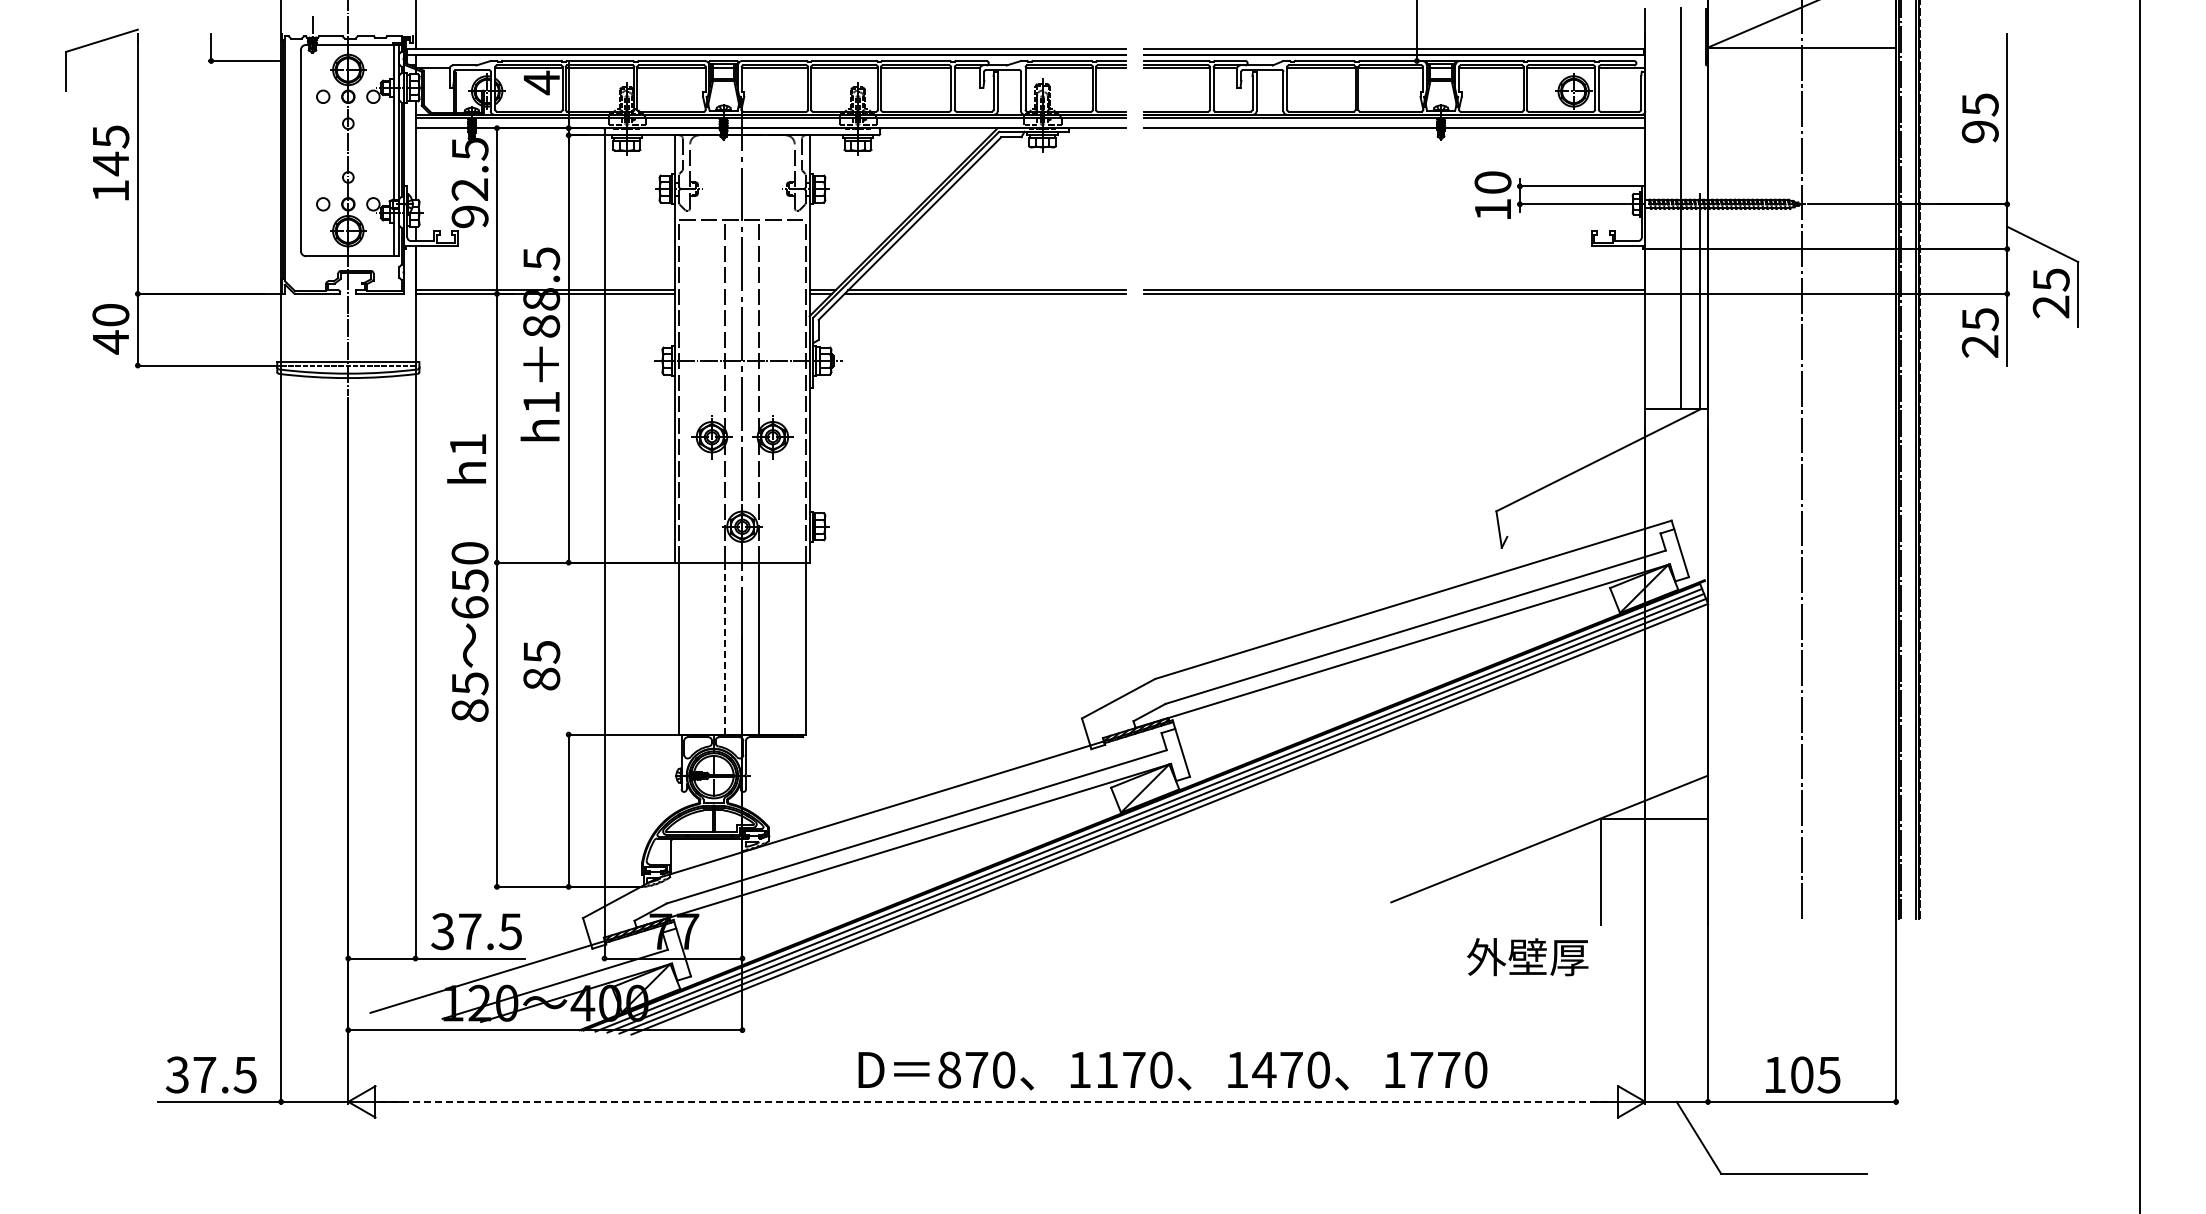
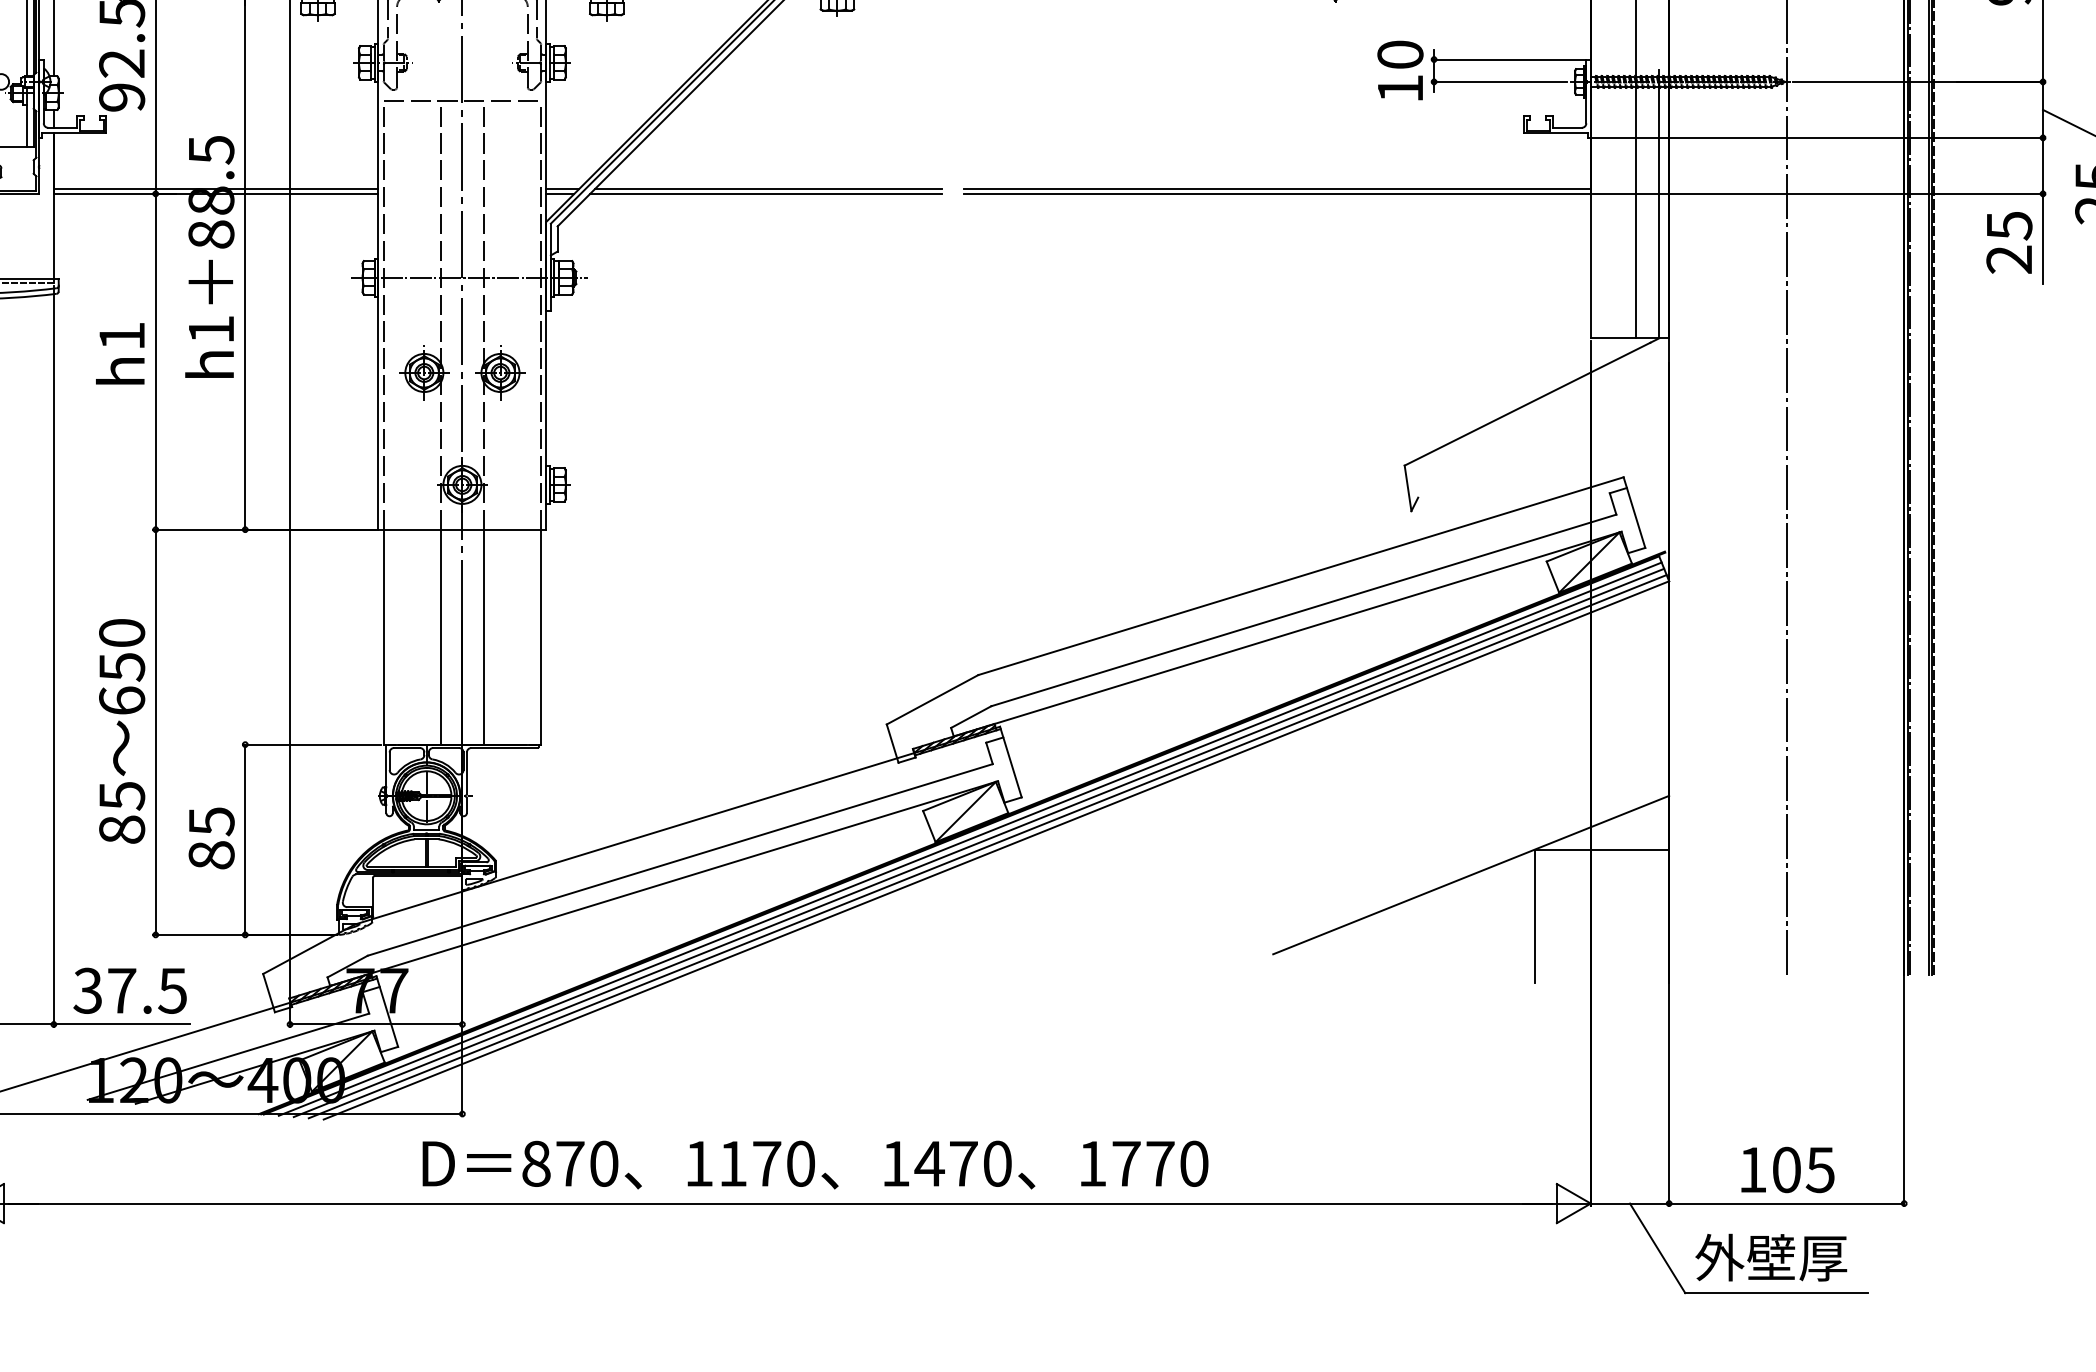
text: (466, 458) -> (120, 353), moved
text: (469, 631) -> (121, 730), moved
line: (725, 648) -> (441, 637), dashed -> solid
text: (541, 665) -> (211, 838), moved
text: (1527, 957) -> (1770, 1258), moved
text: (1172, 1070) -> (814, 1164), moved
line: (997, 1101) -> (781, 1203), dashed -> solid

